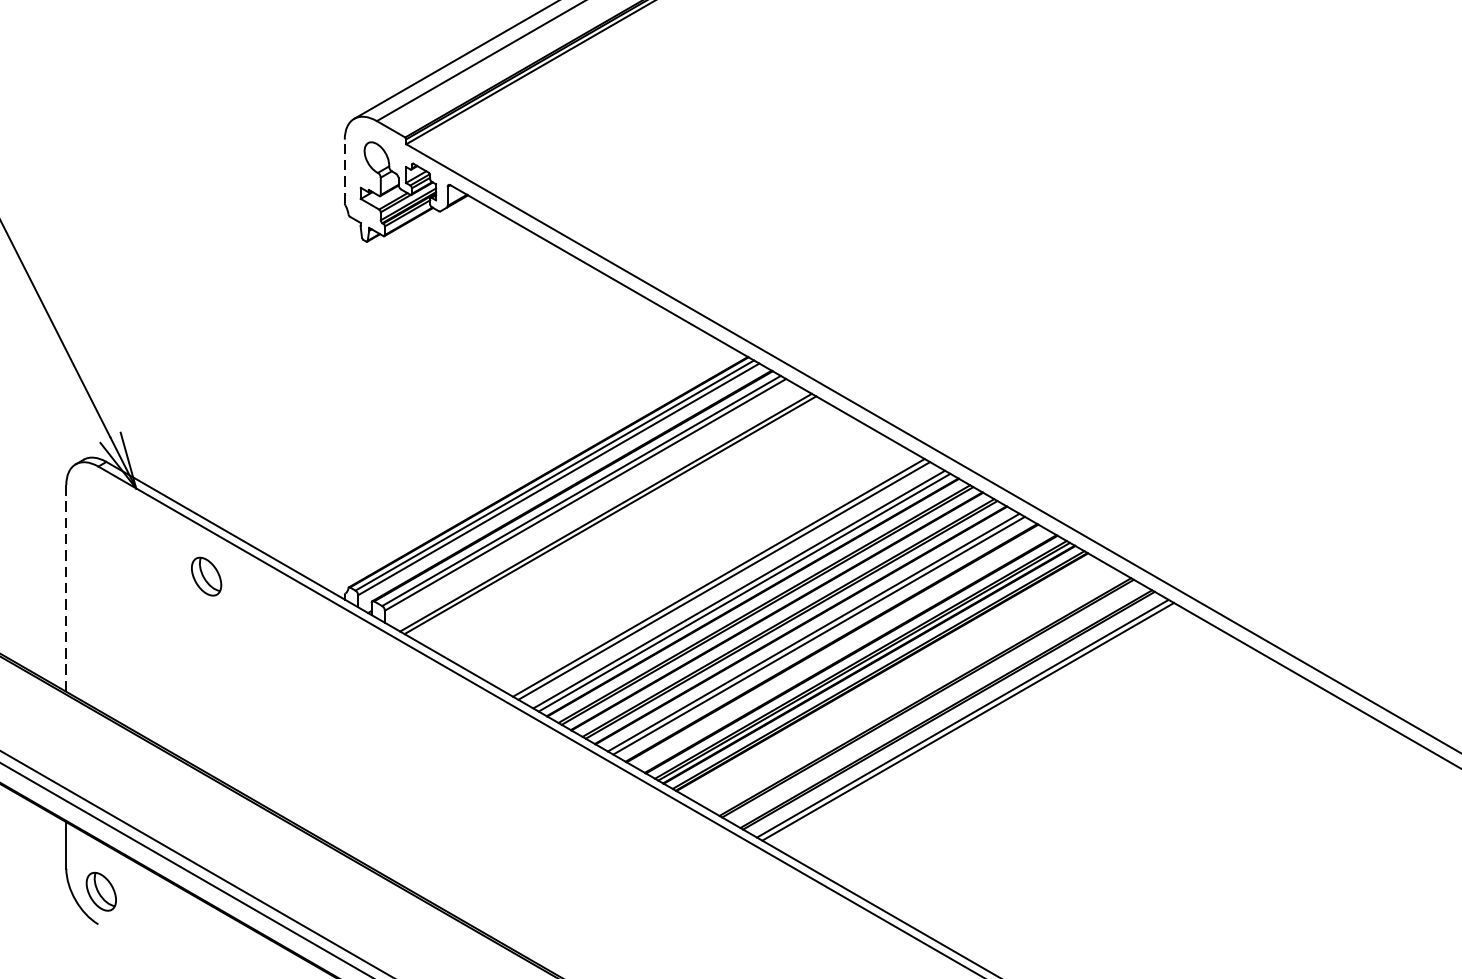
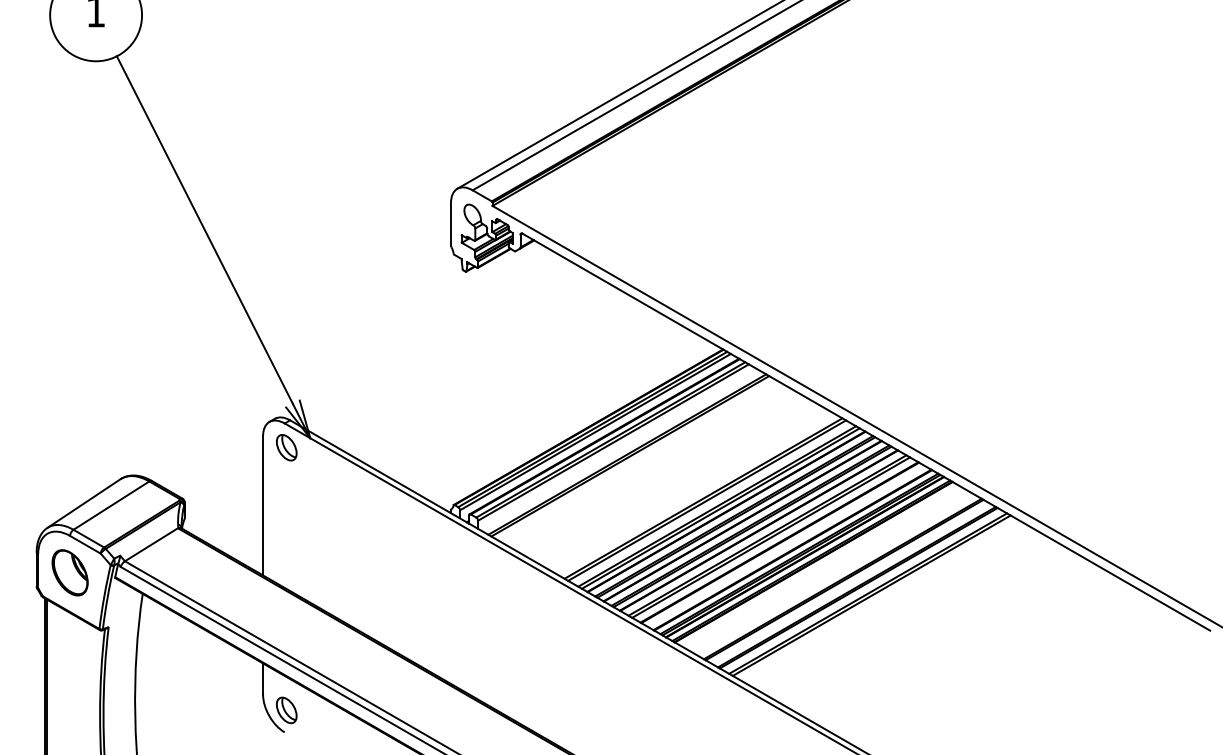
line: (345, 170) -> (451, 223), dashed -> solid
part: (206, 576) -> (286, 447), moved
line: (66, 588) -> (263, 505), dashed -> solid

